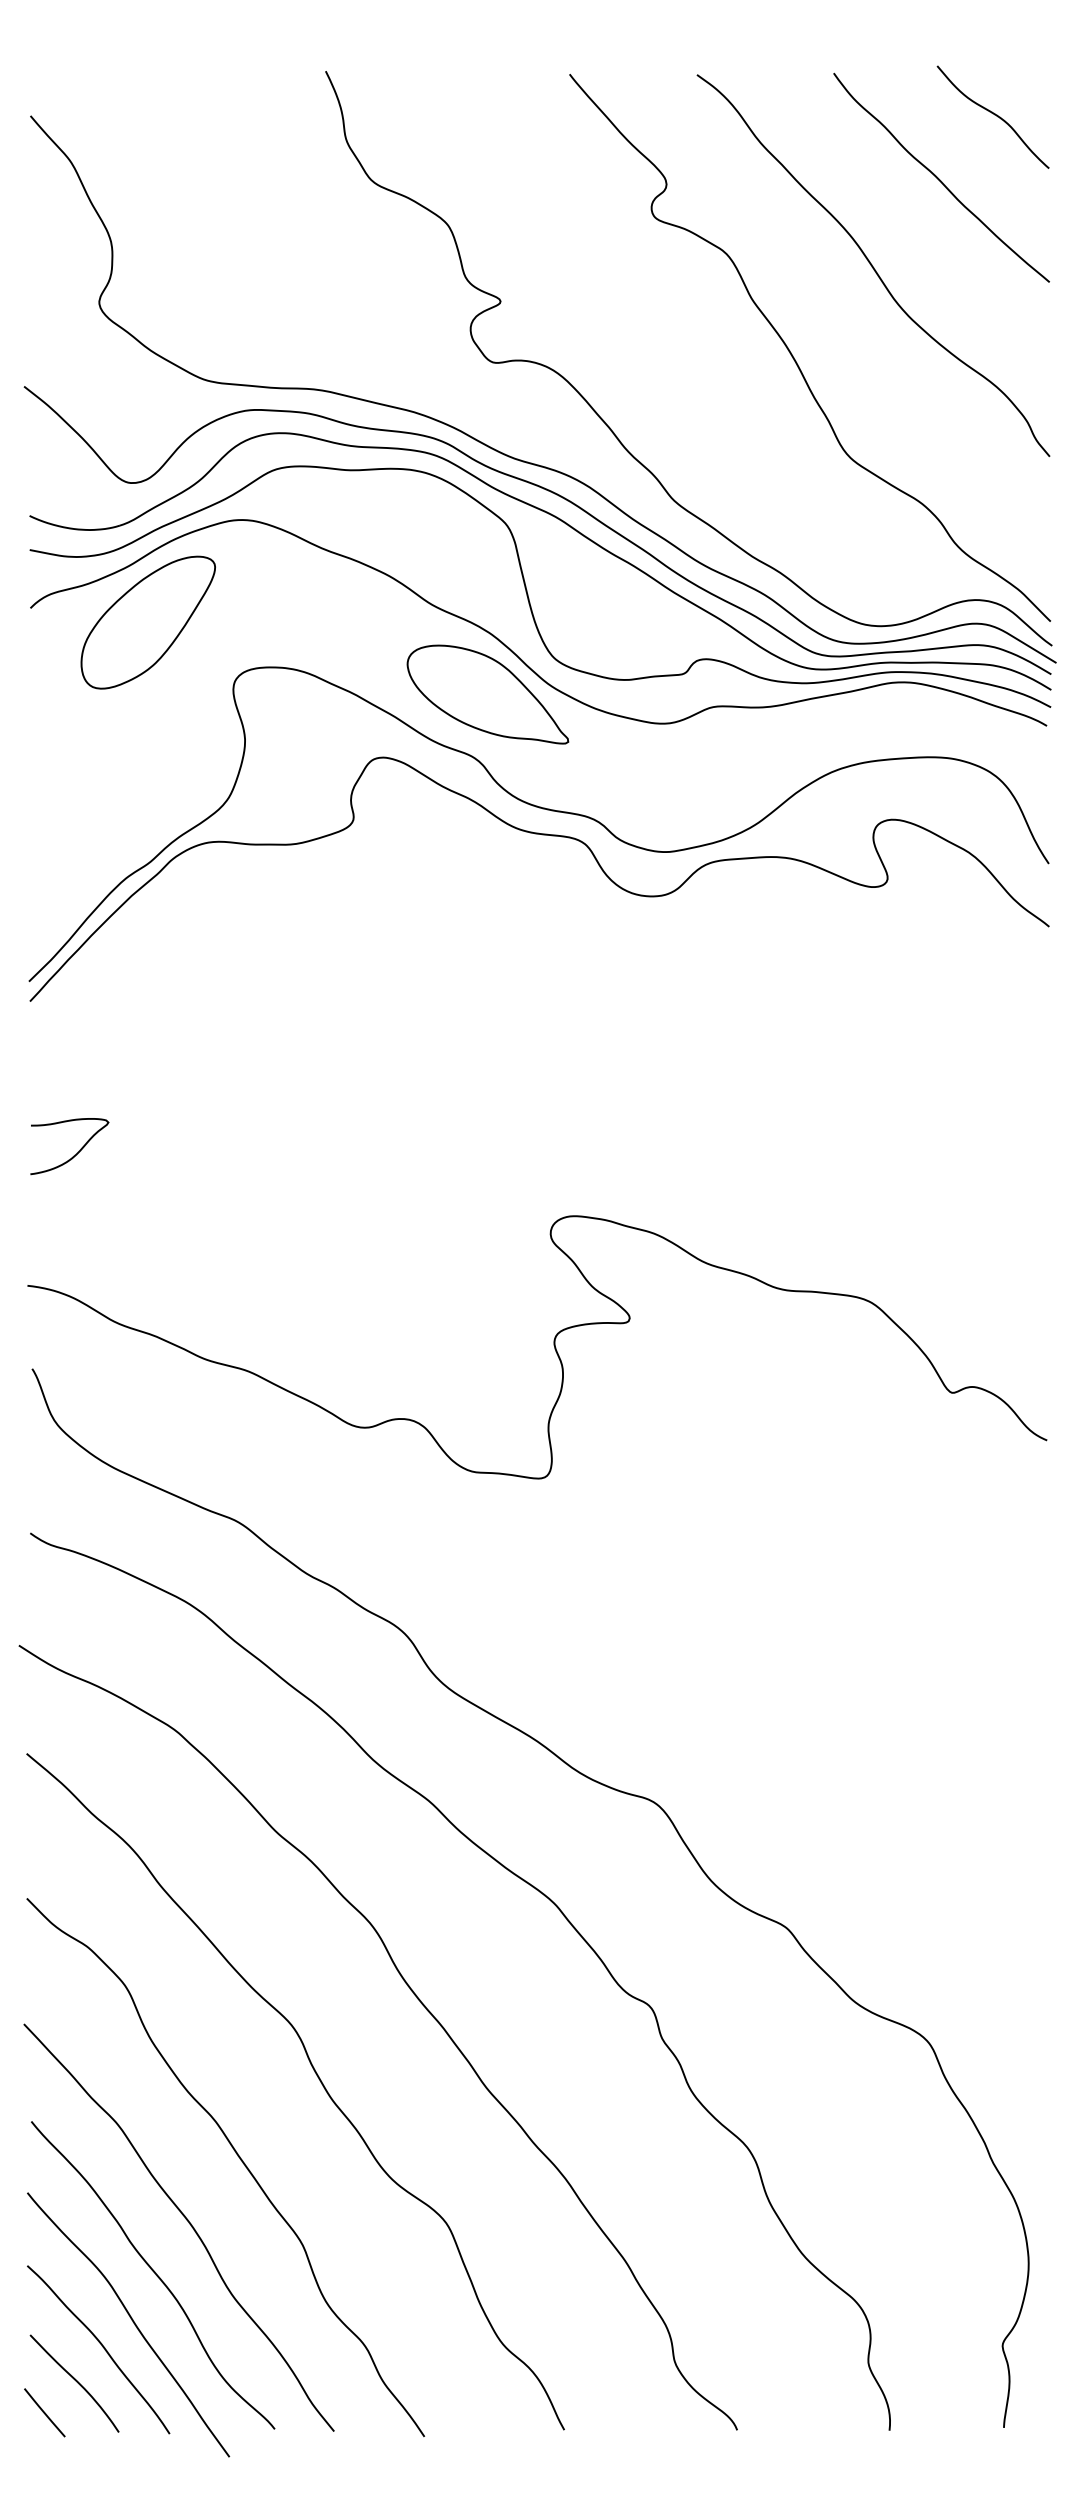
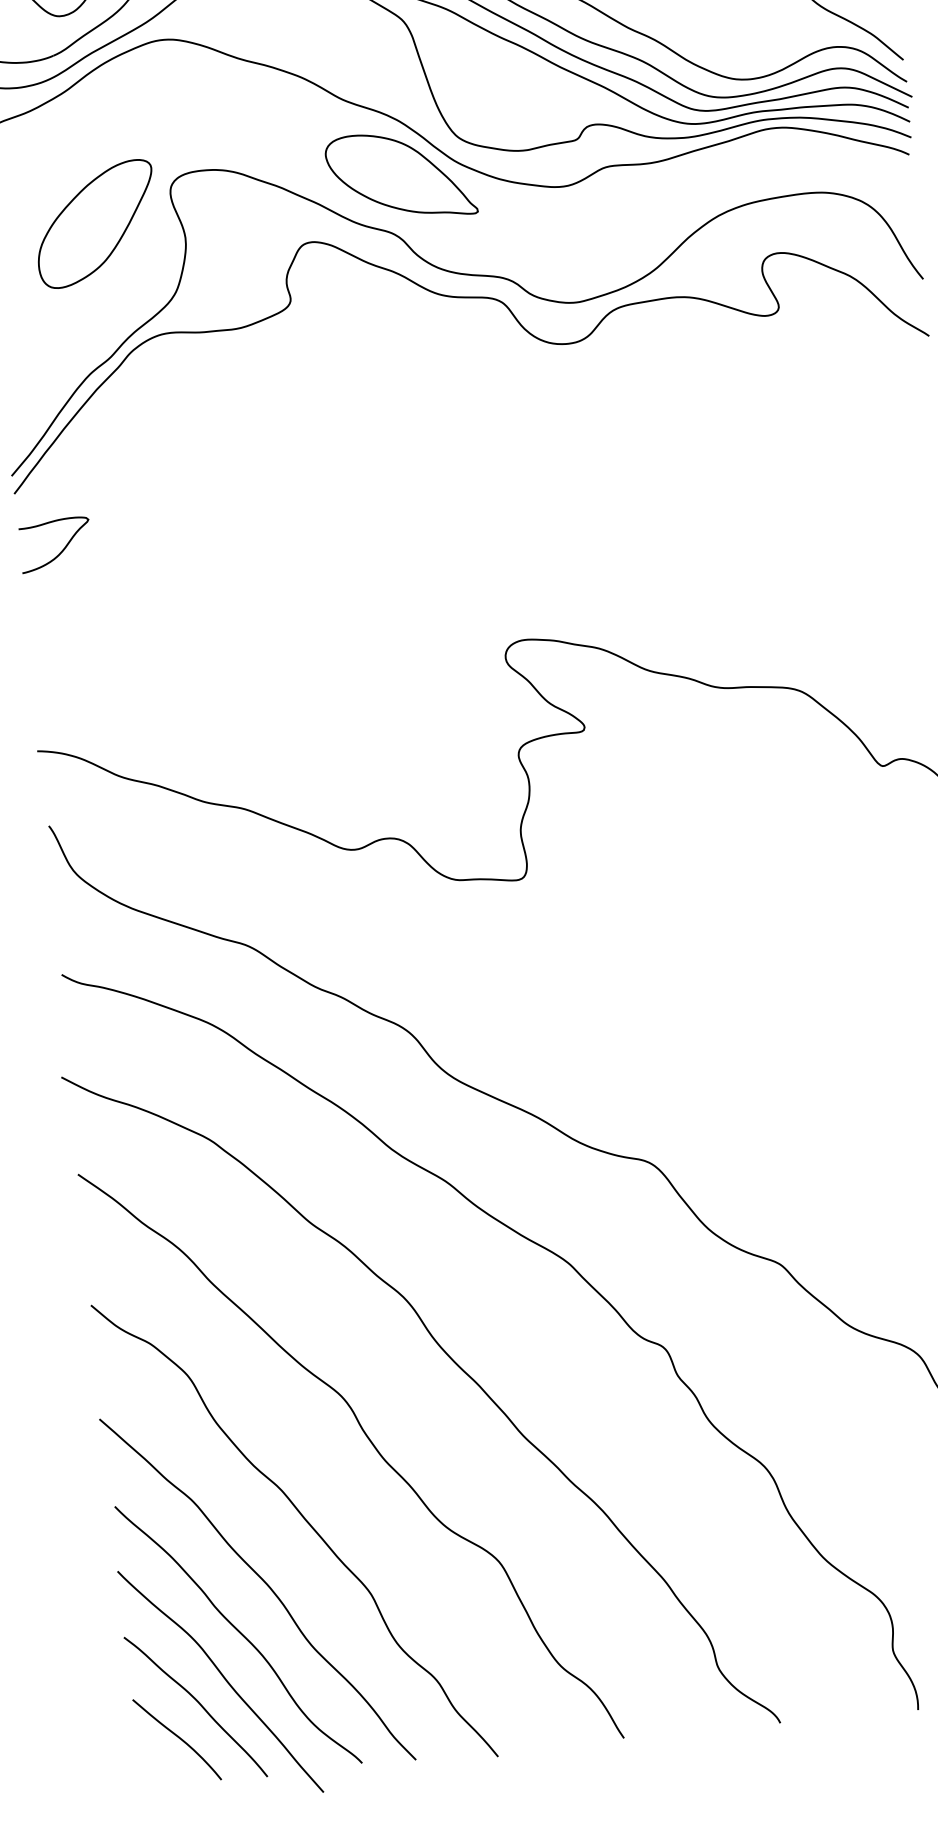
part: (147, 622) -> (95, 224), moved
curve: (73, 1155) -> (59, 552), moved
line: (44, 2412) -> (152, 1768), removed

